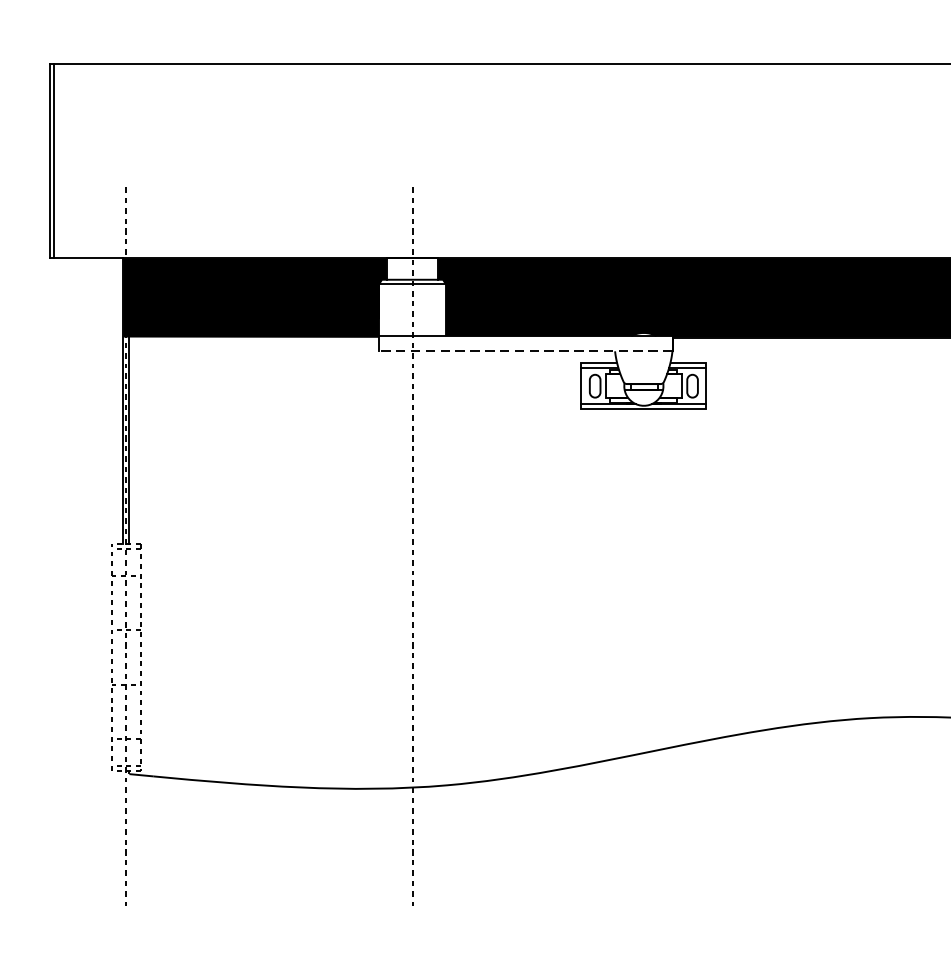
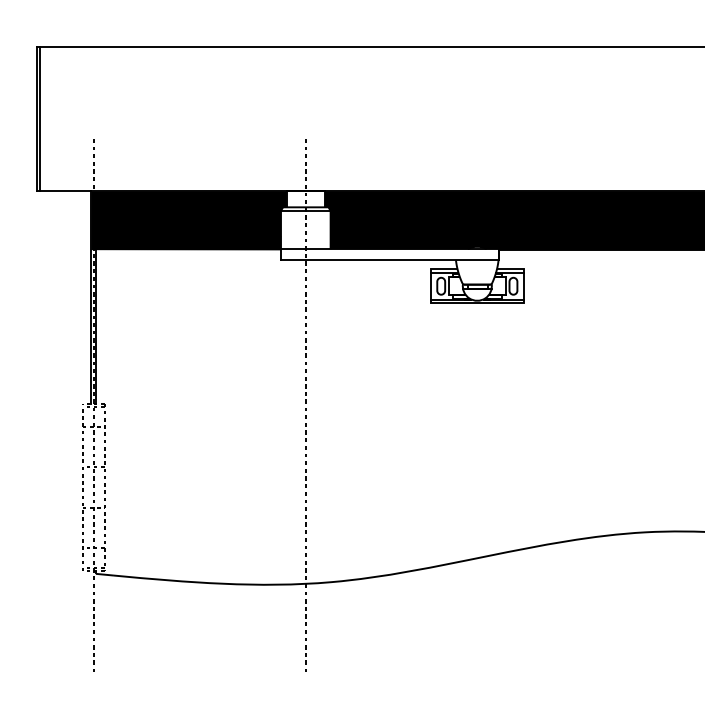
line: (525, 351) -> (389, 260), dashed -> solid

